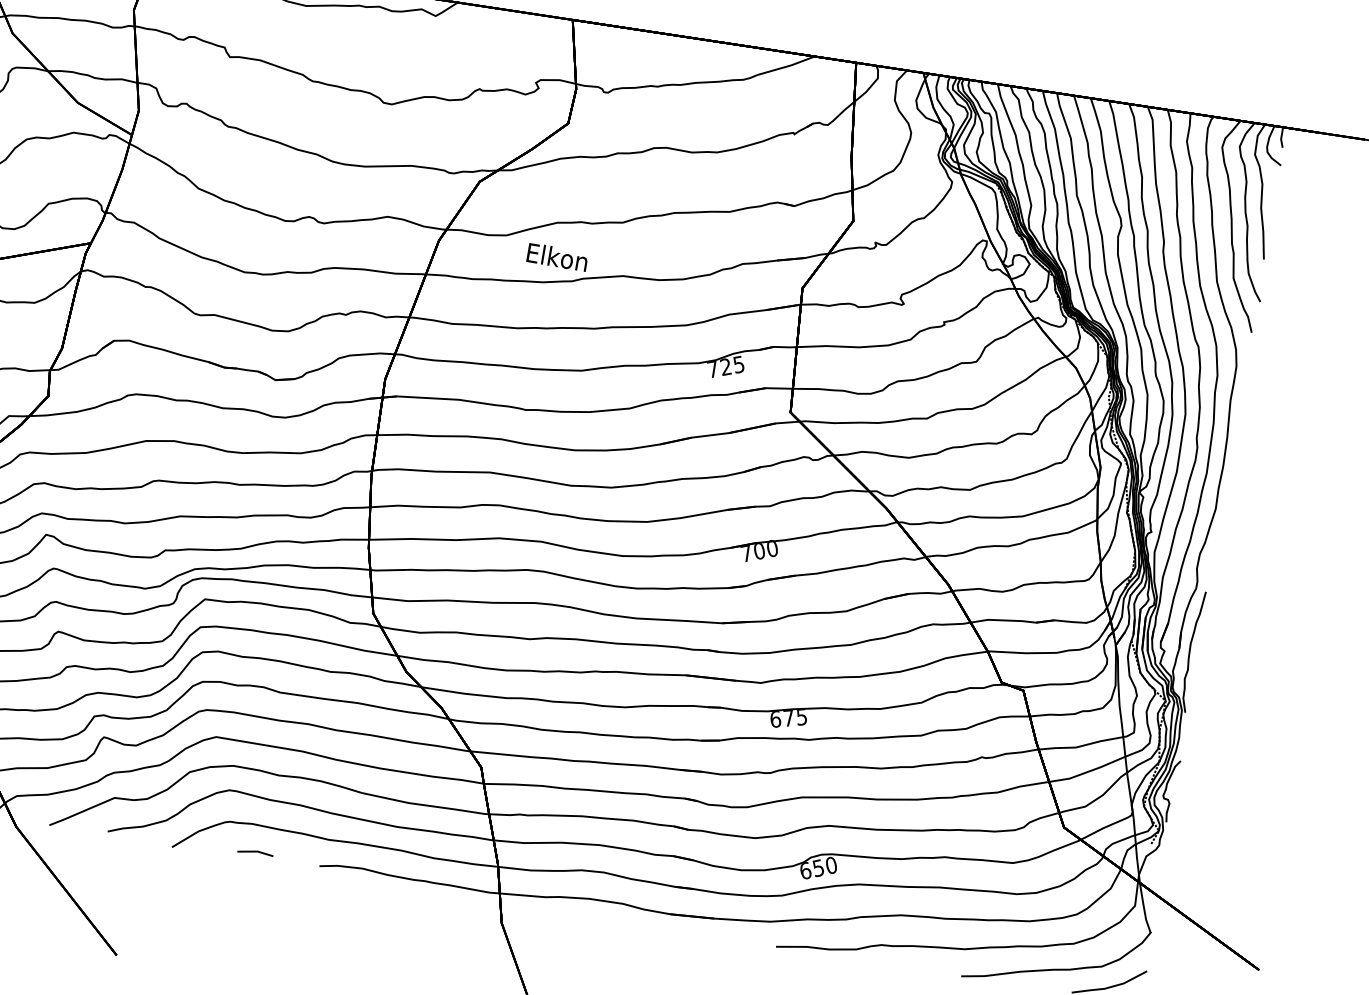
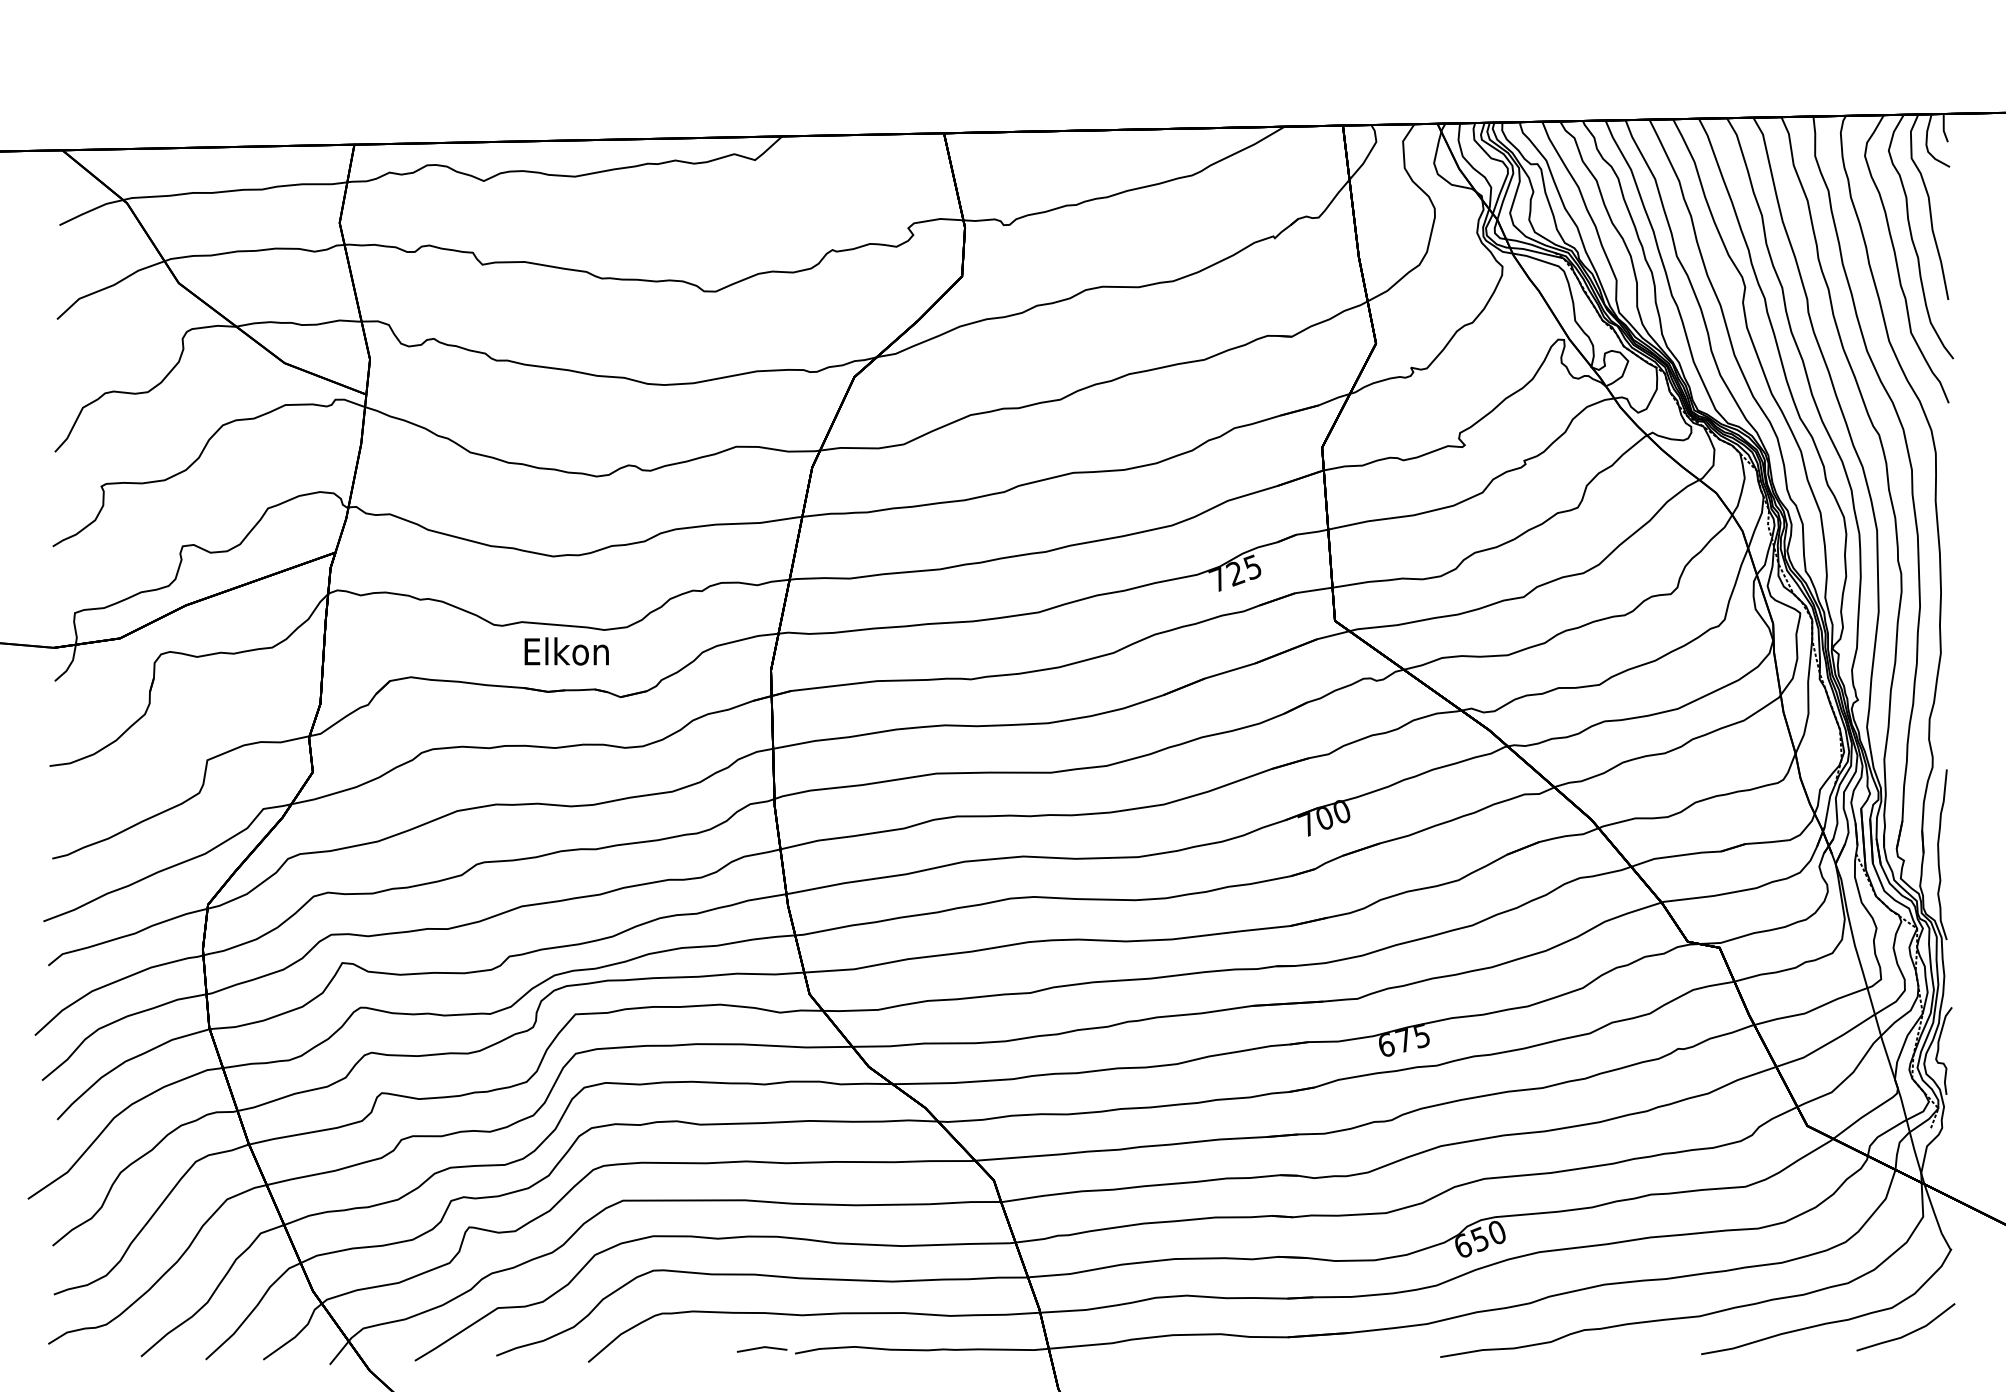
text: (557, 257) -> (566, 651), moved
line: (255, 852) -> (761, 1348), moved

